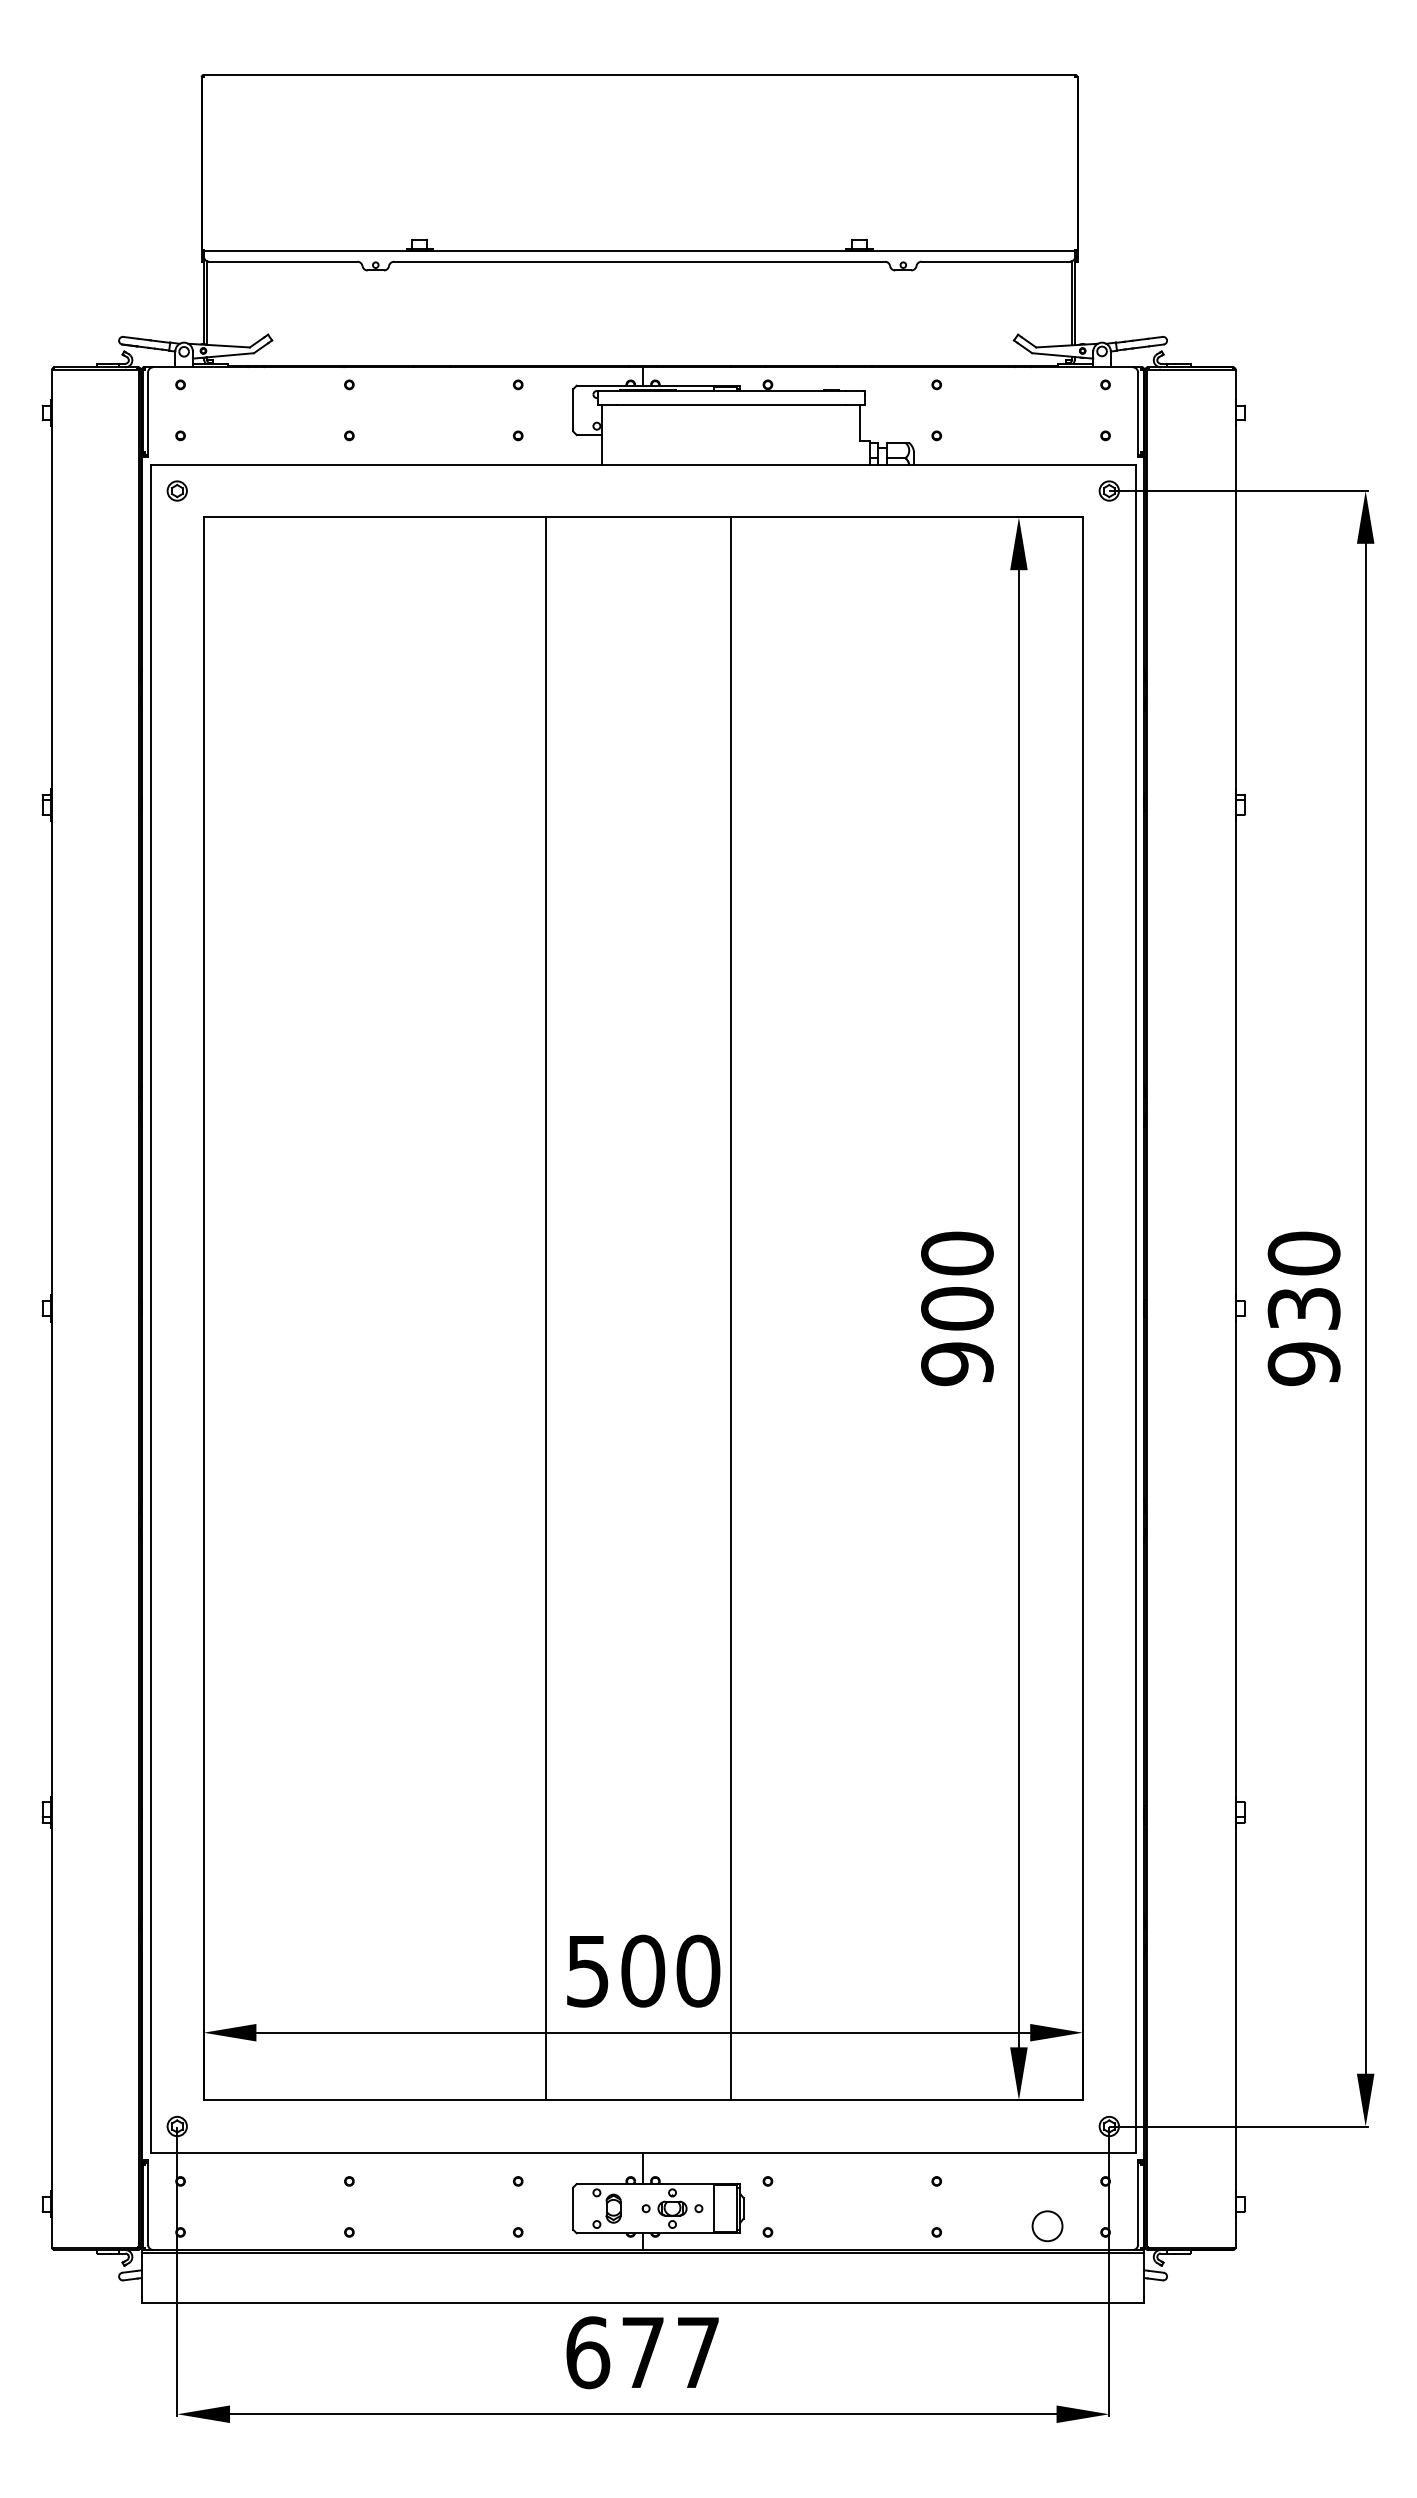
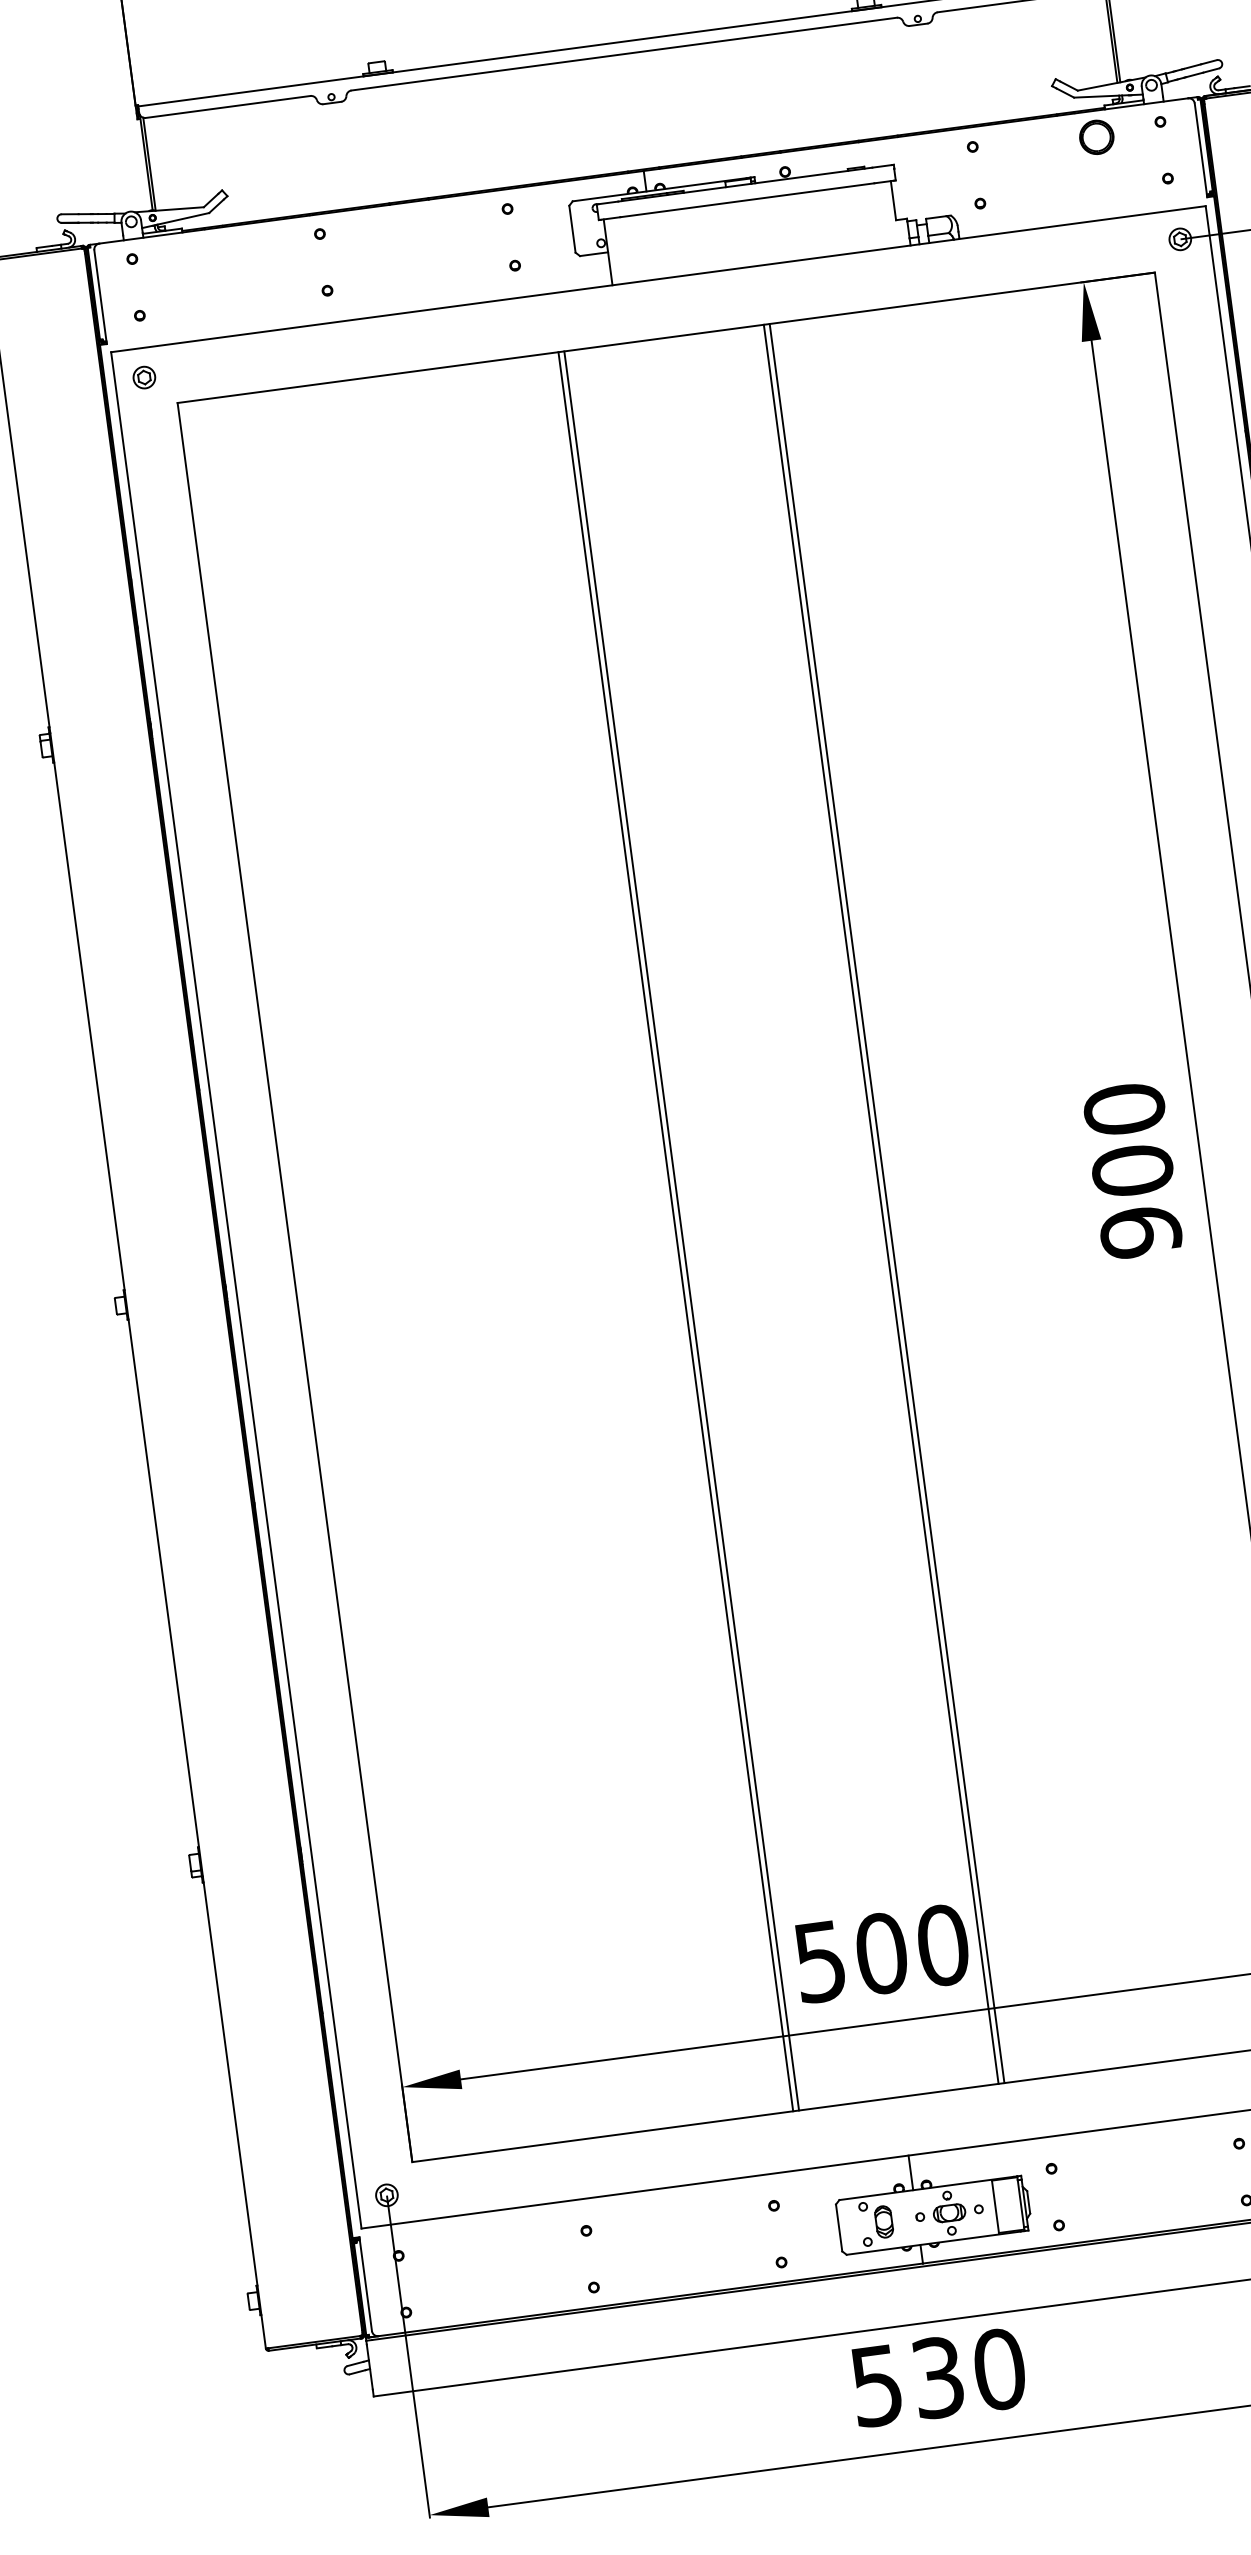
part: (1047, 390) -> (1096, 136), added
line: (551, 1308) -> (681, 1230), added
line: (736, 1308) -> (887, 1203), added
text: (643, 2352) -> (938, 2377), 677 -> 530

